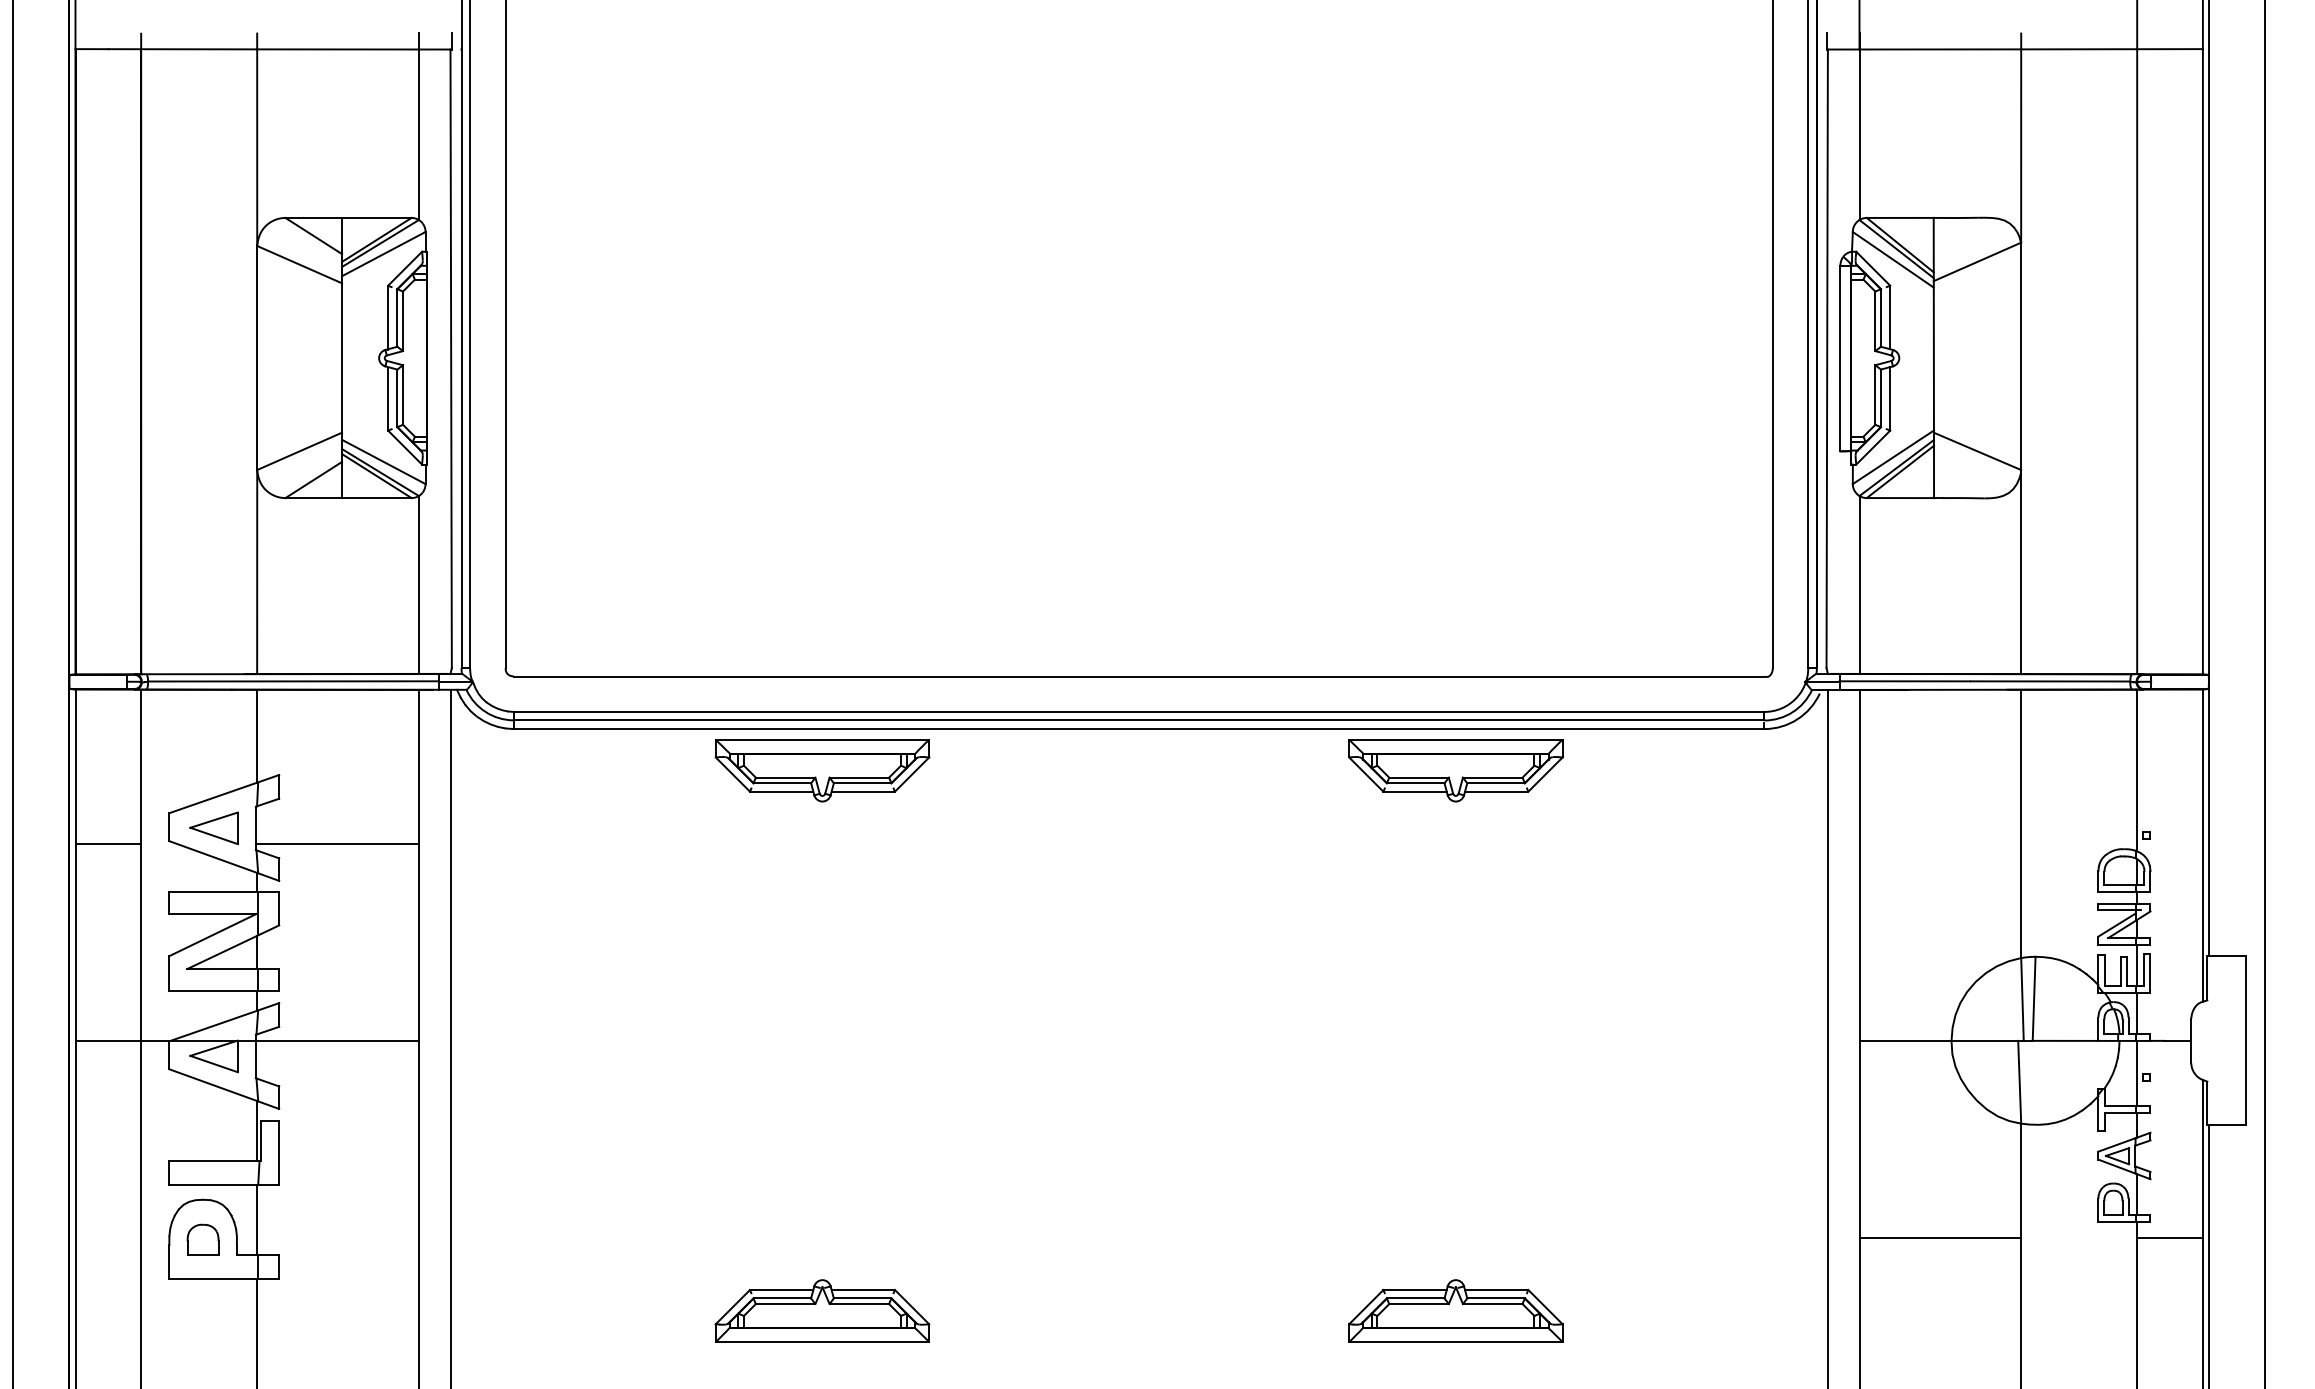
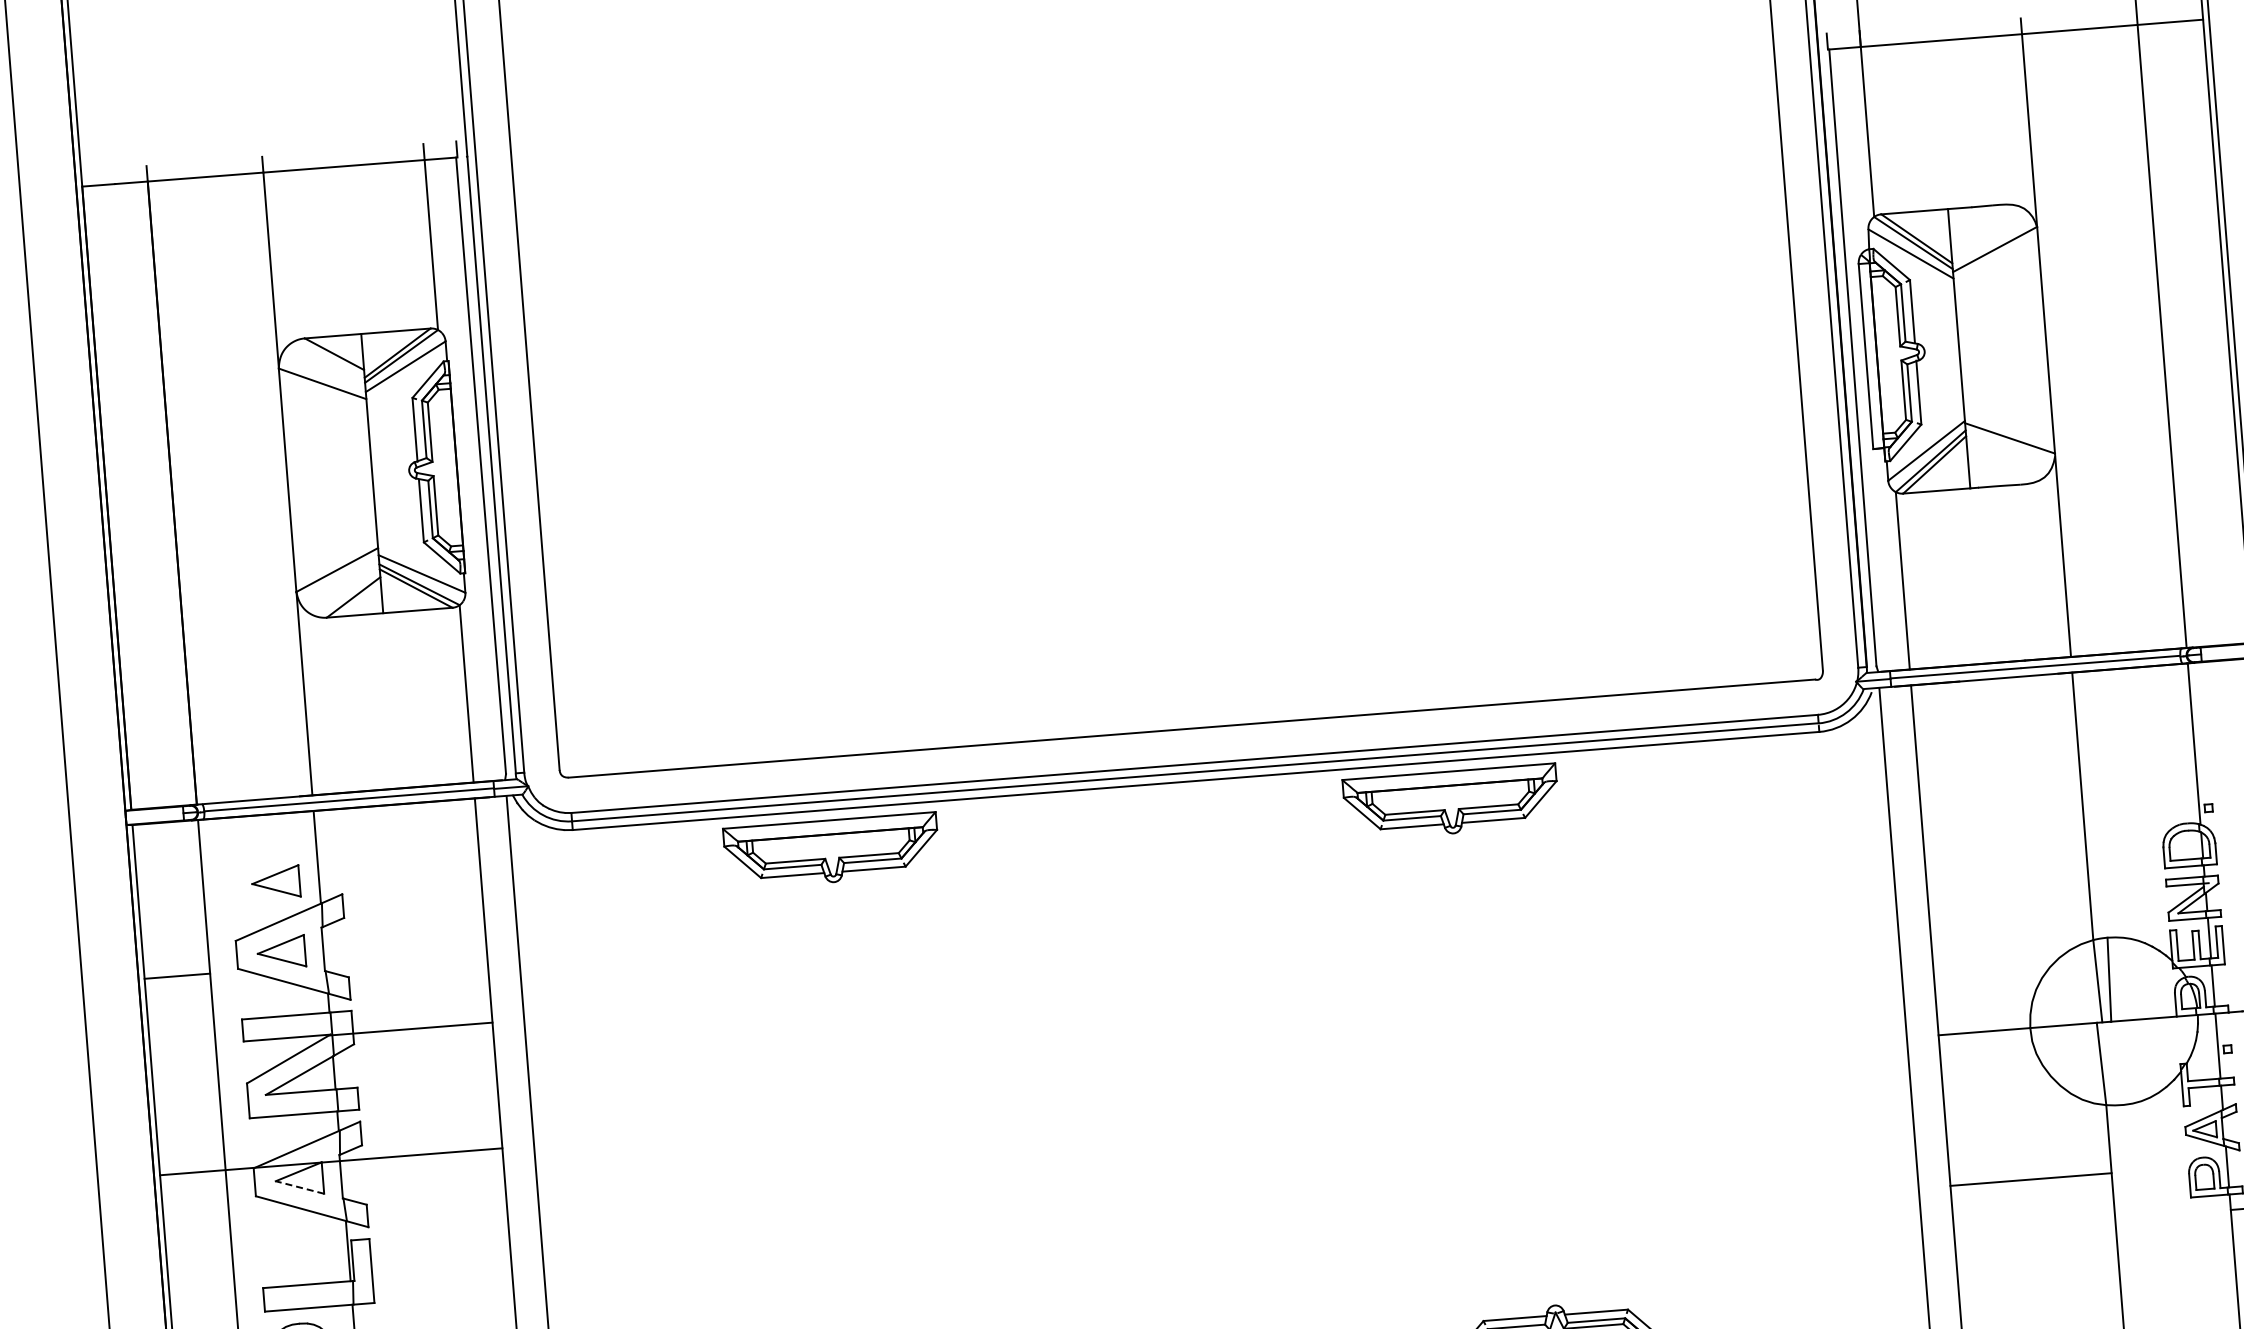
part: (213, 757) -> (275, 881), added
part: (822, 770) -> (831, 851), moved
part: (1455, 770) -> (1450, 802), moved
line: (336, 843) -> (410, 1028), moved
line: (213, 1063) -> (299, 1187), solid -> dashed
line: (1940, 1237) -> (2031, 1179), moved

